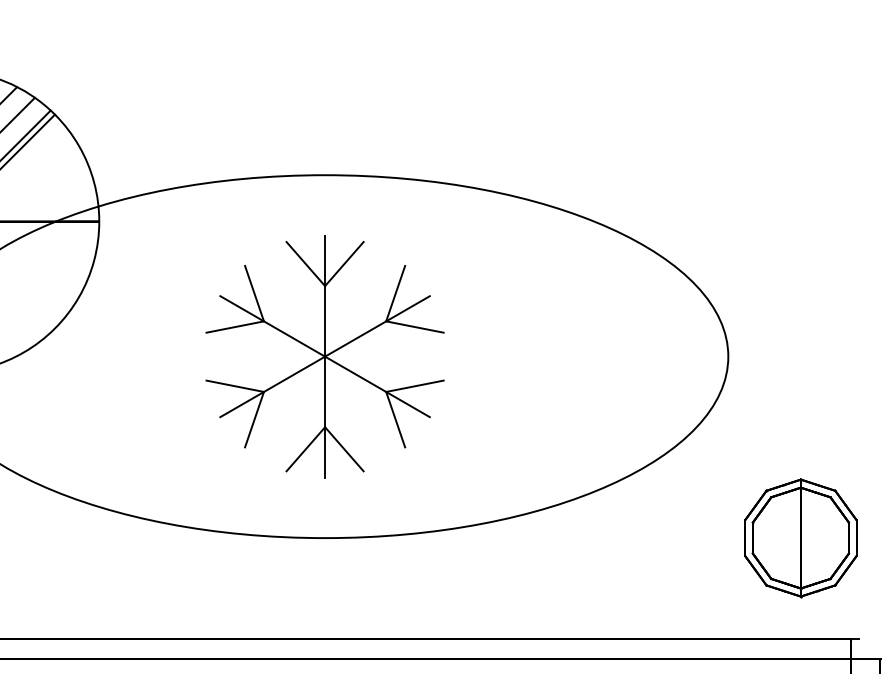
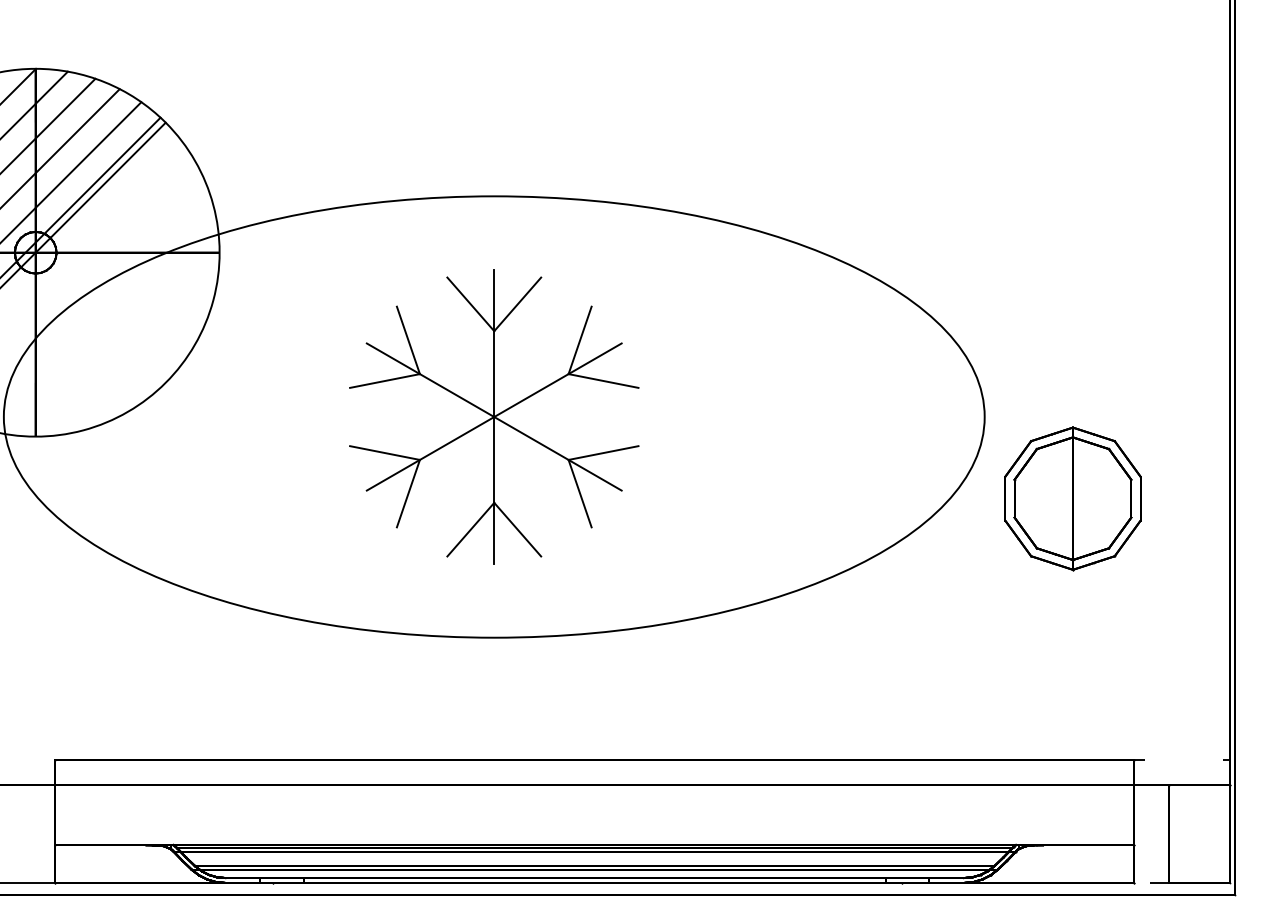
part: (800, 537) -> (1072, 498), moved

